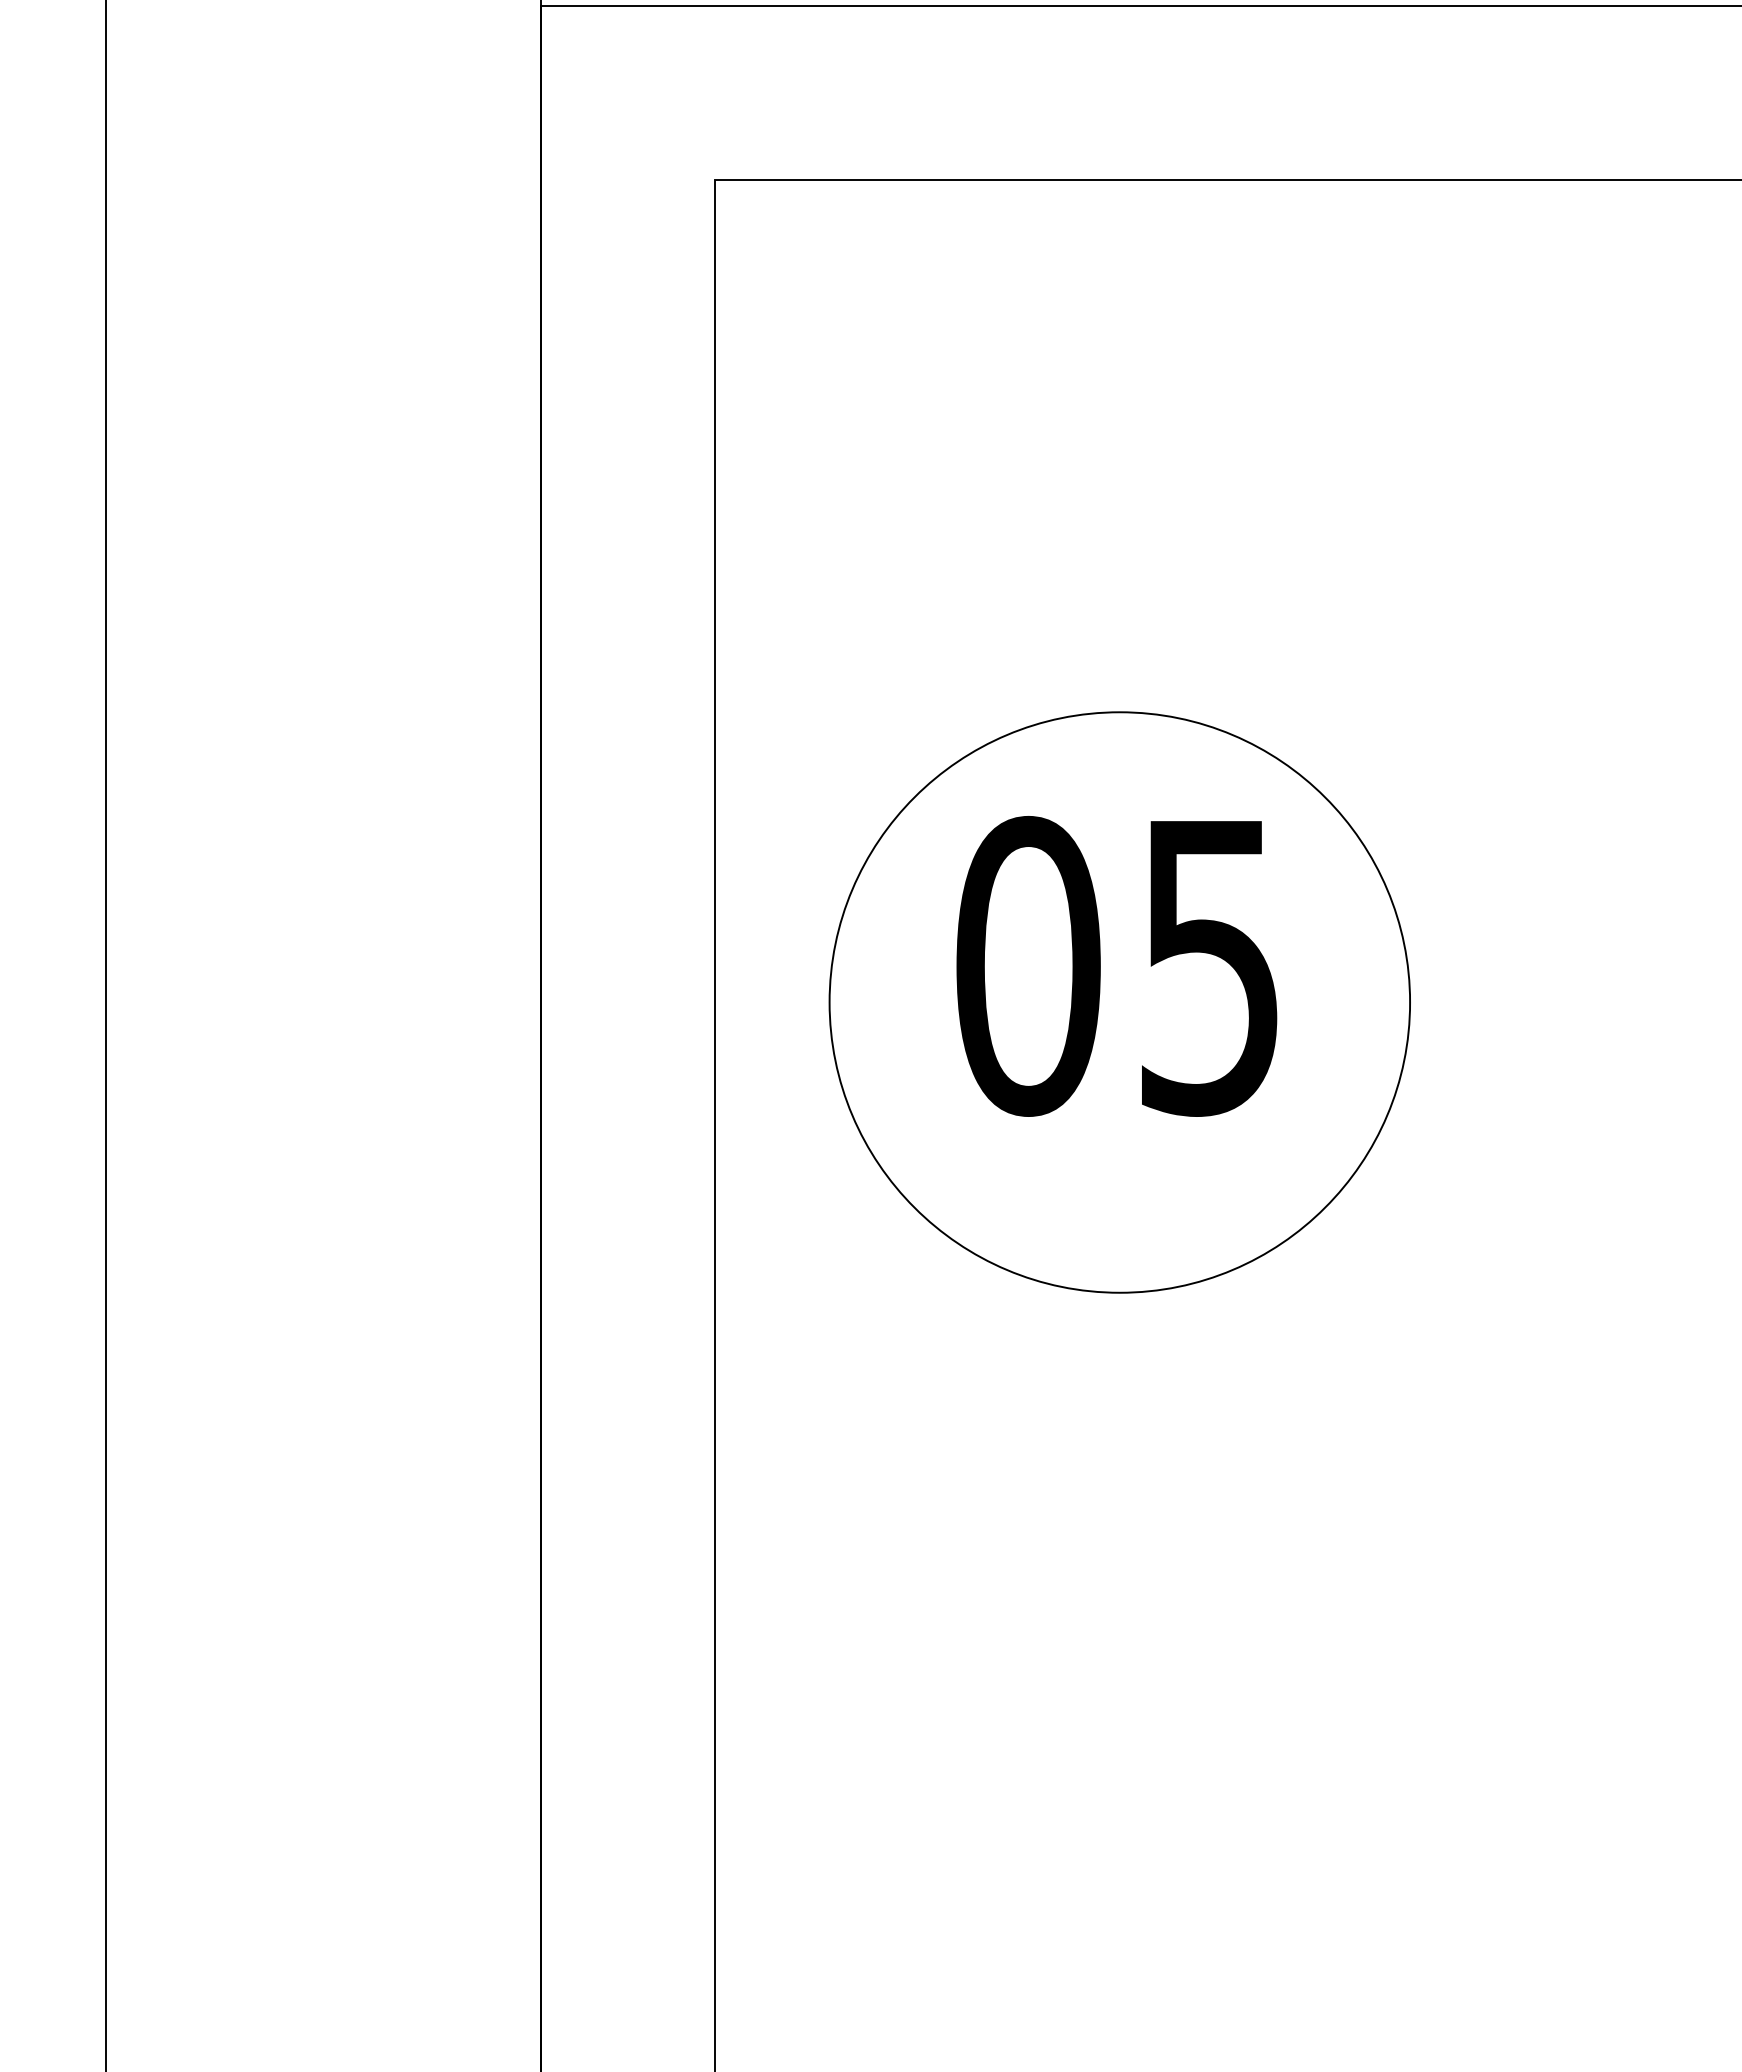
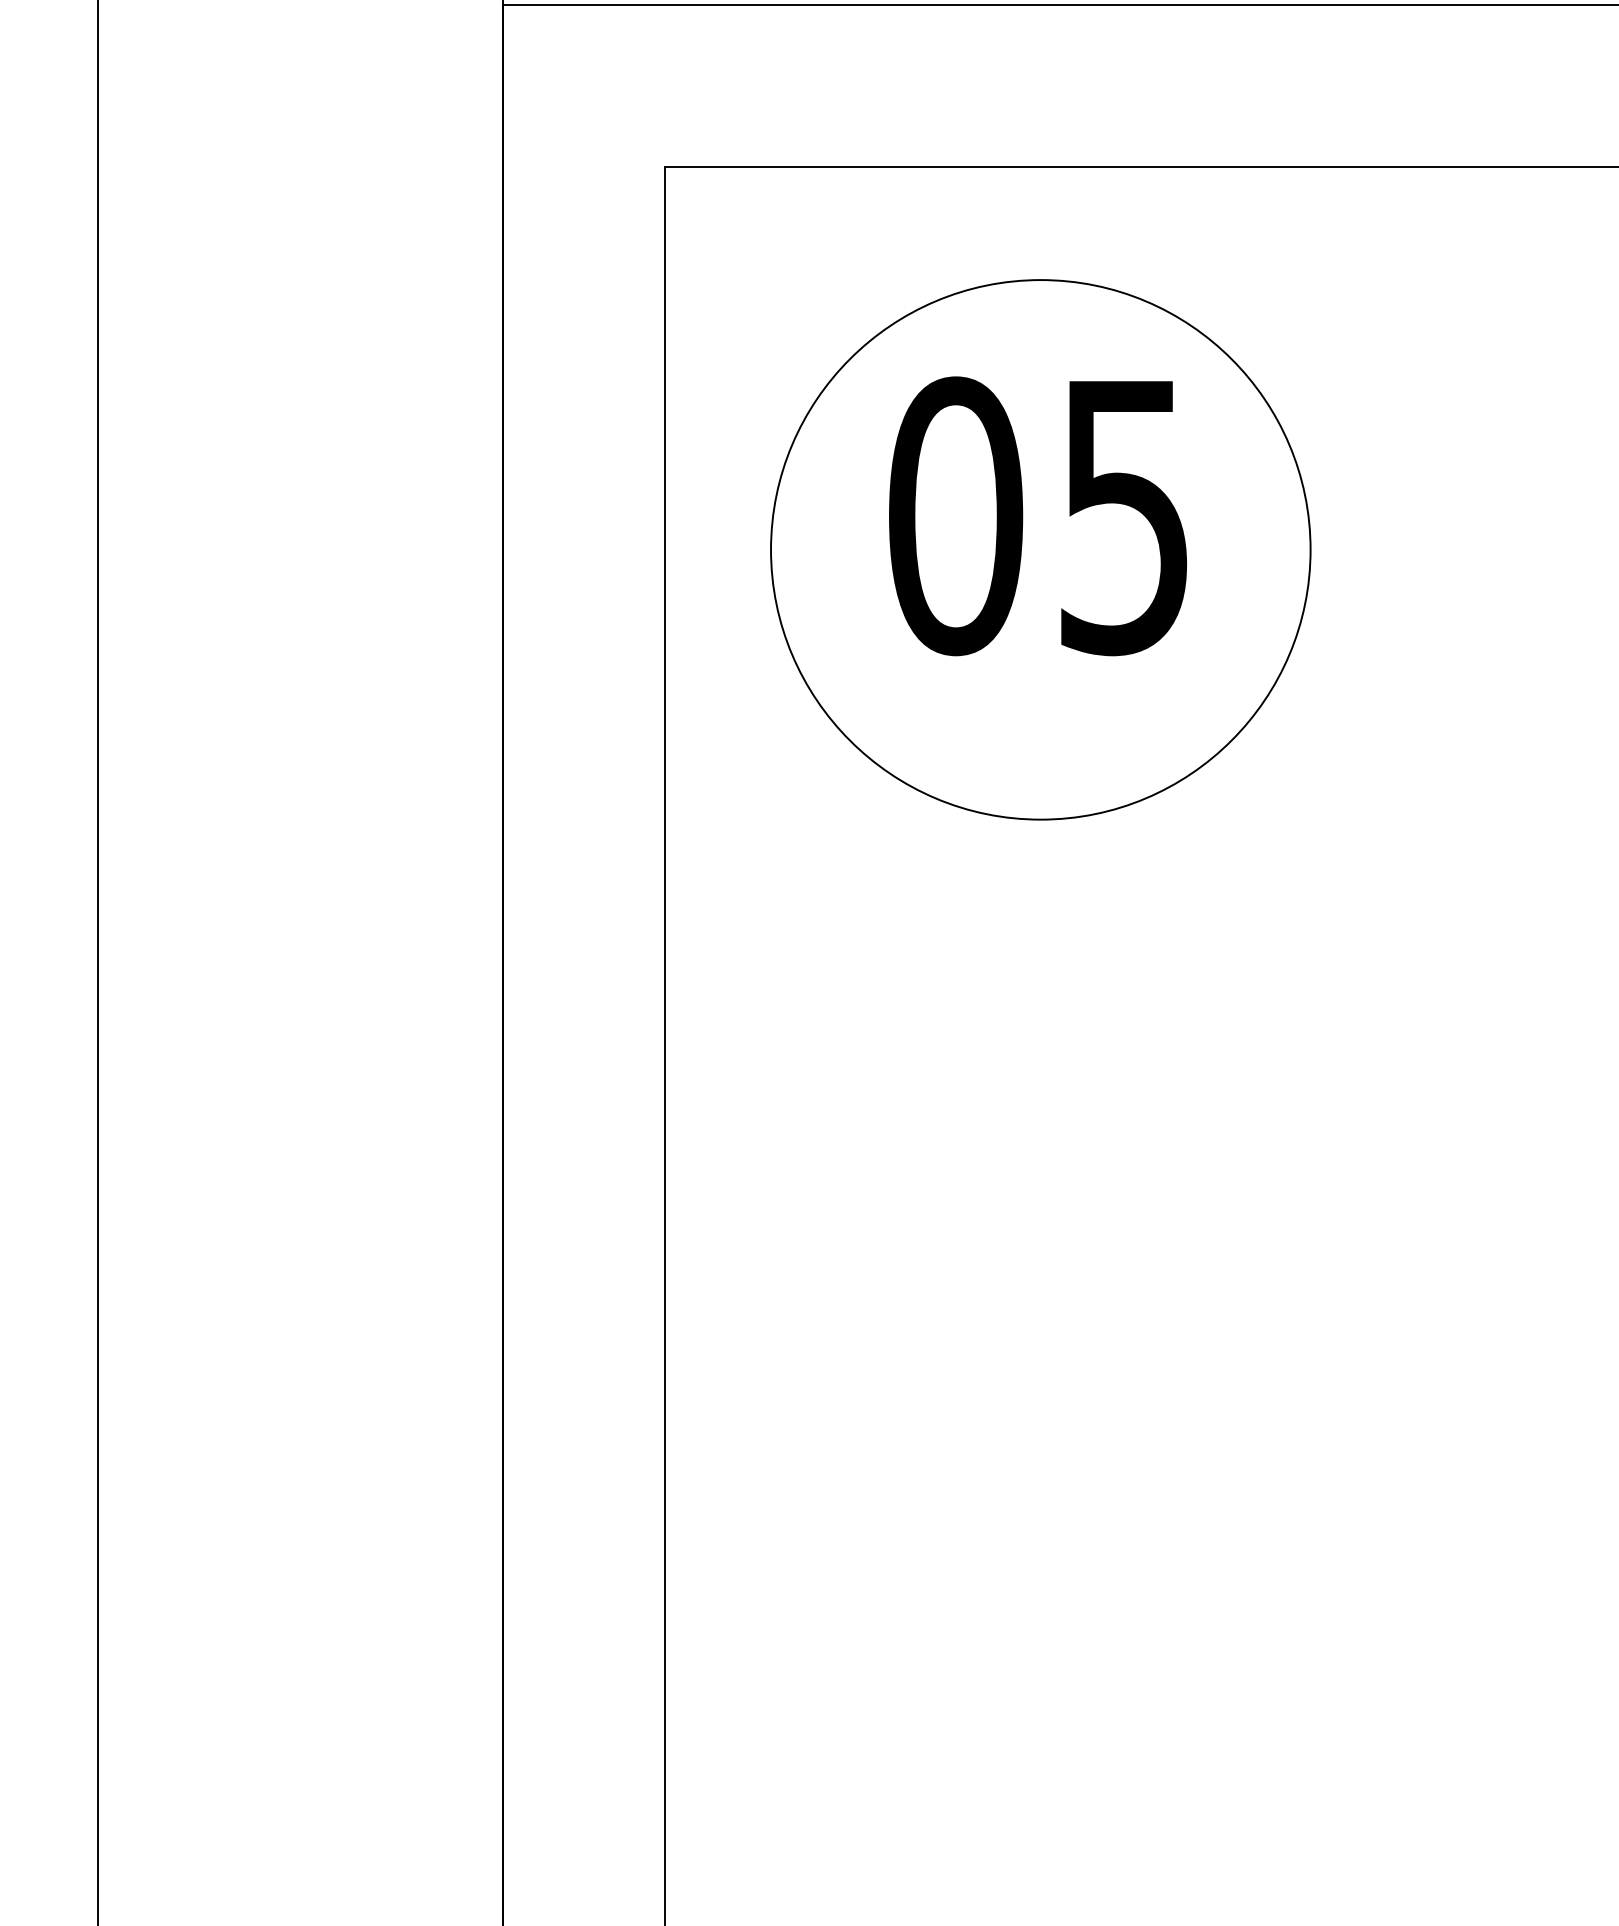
part: (1119, 1002) -> (1040, 549), moved

